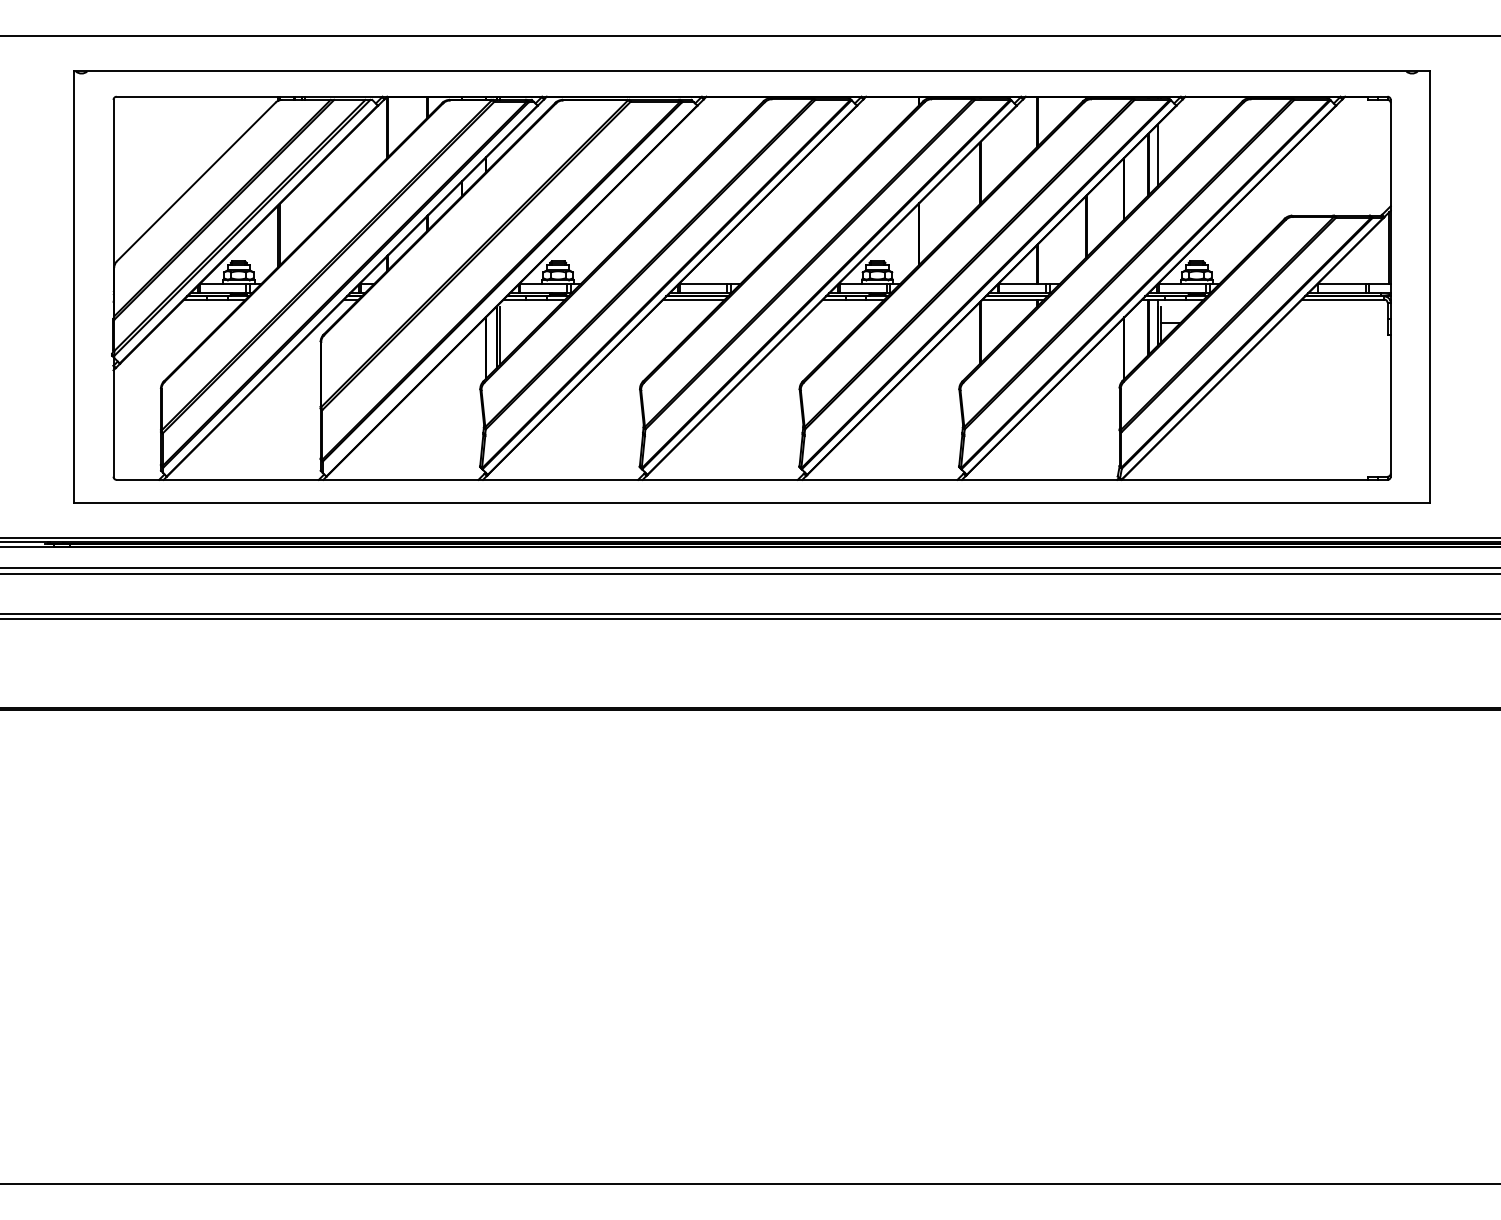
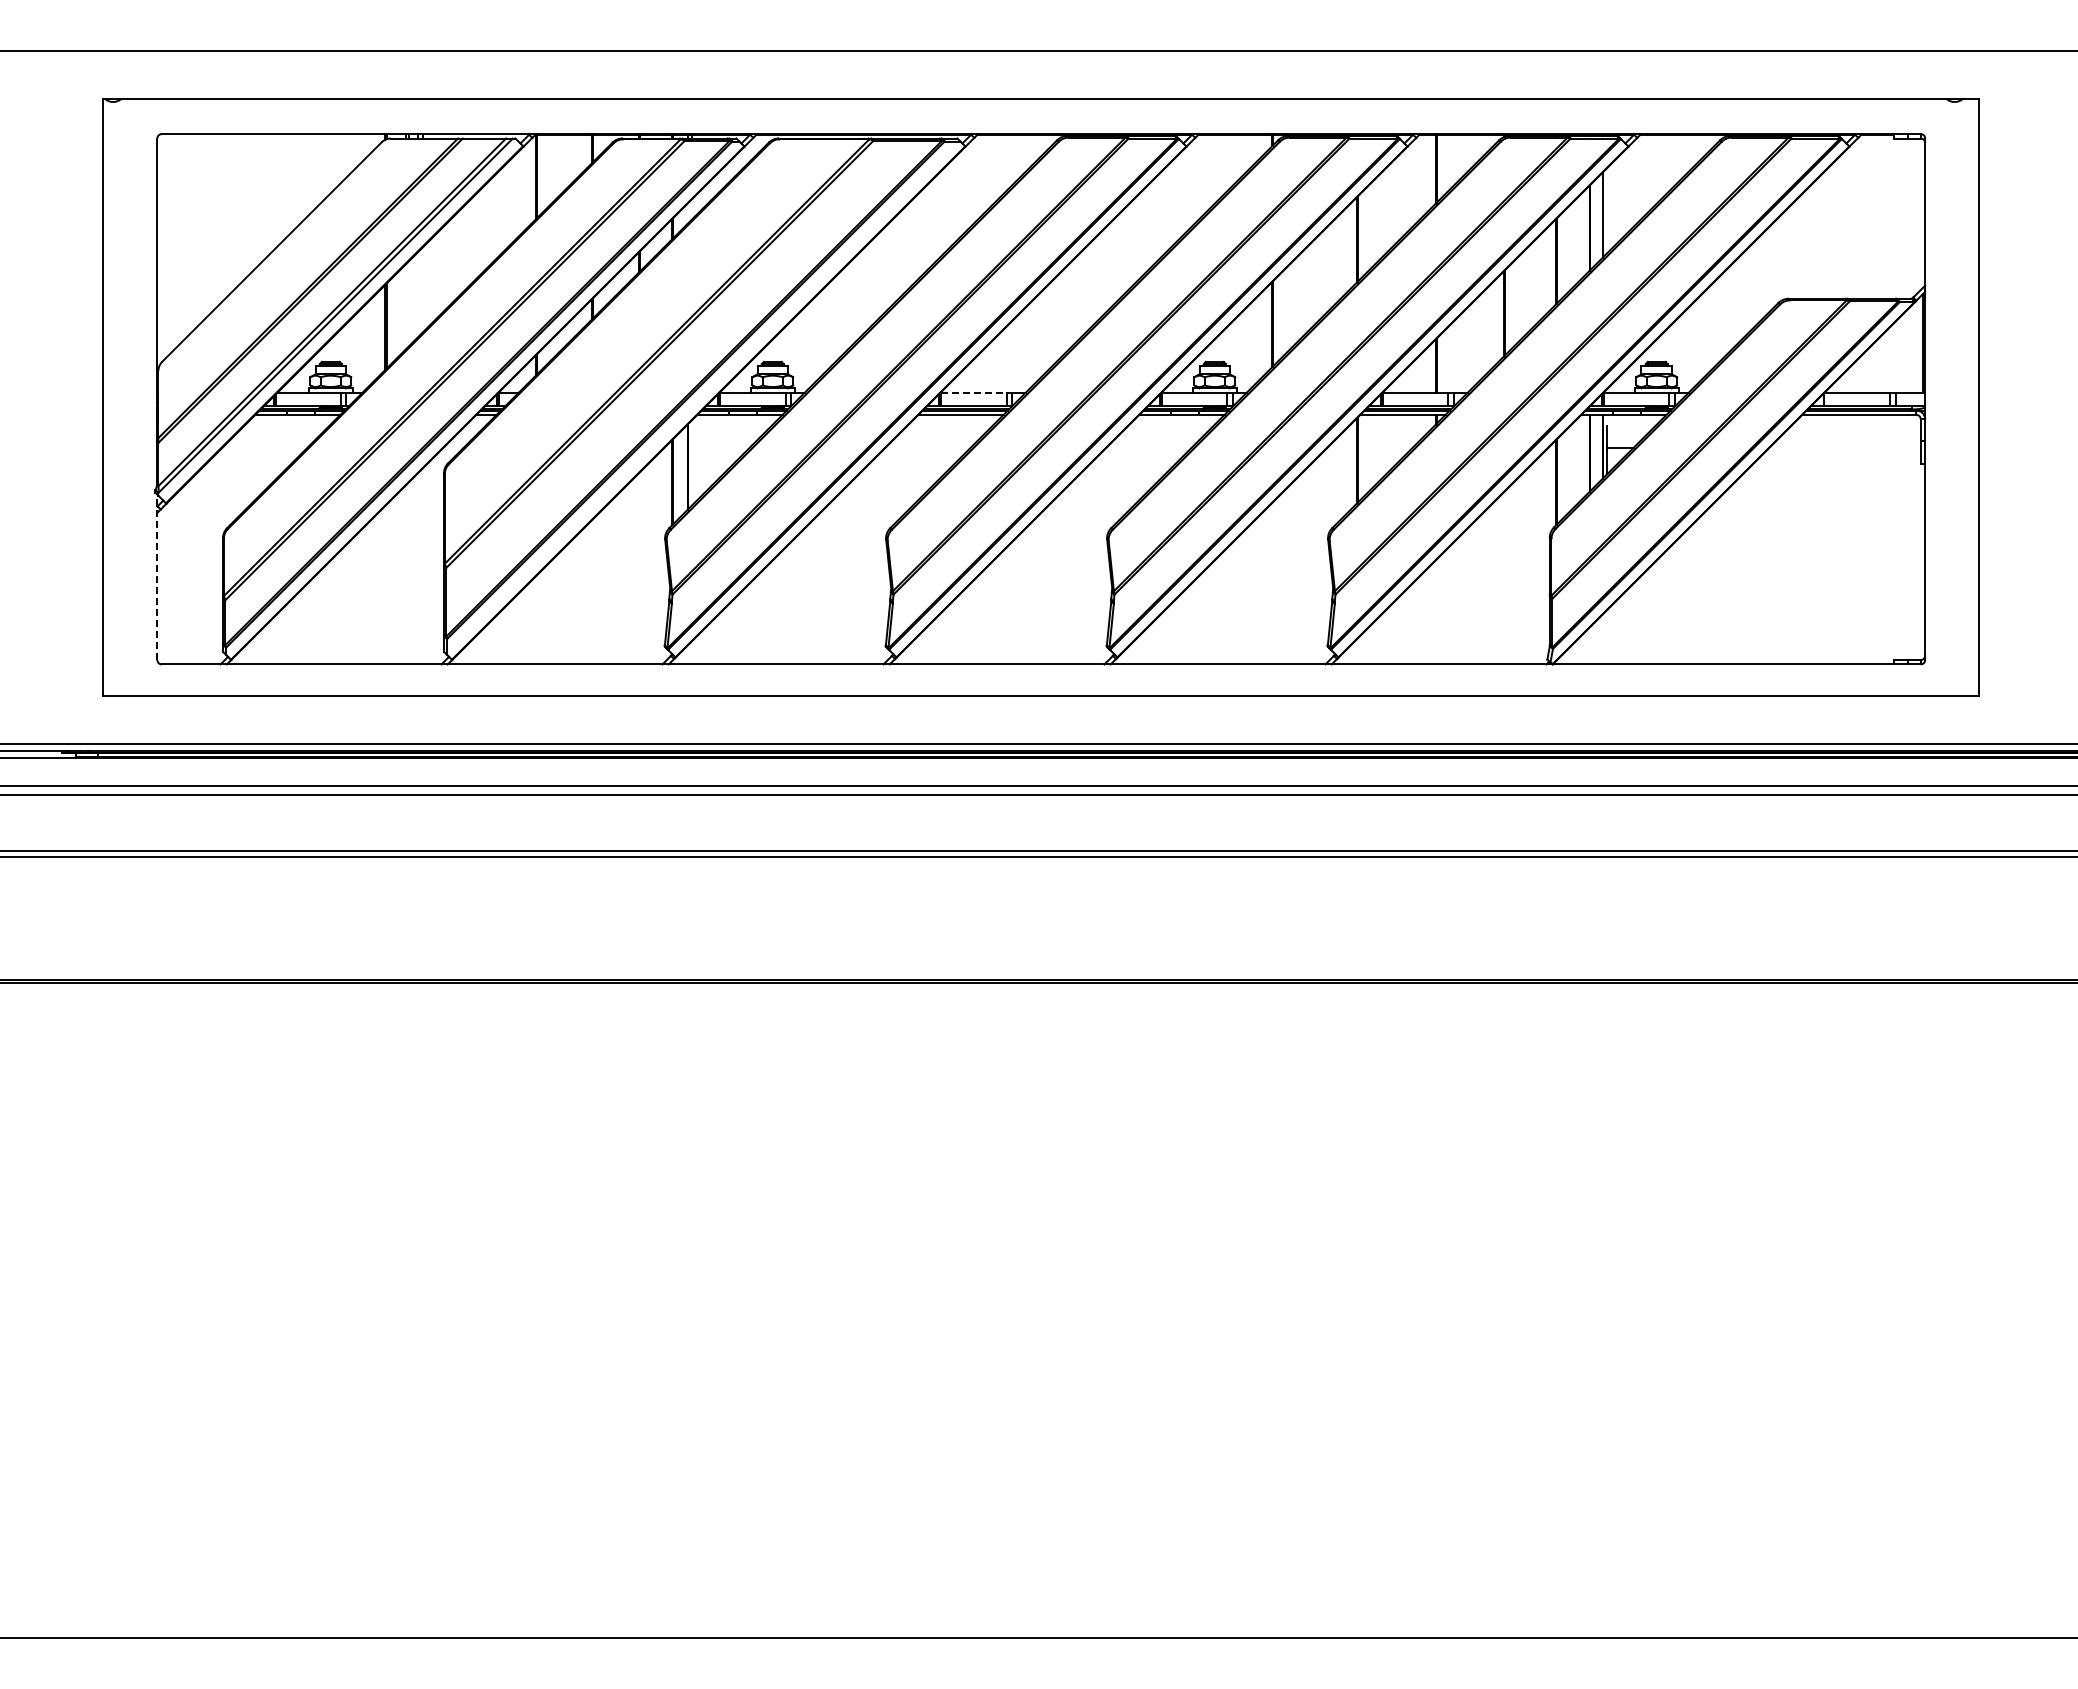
line: (703, 283) -> (973, 392), solid -> dashed
line: (500, 336) -> (692, 465), removed
line: (113, 417) -> (157, 577), solid -> dashed

